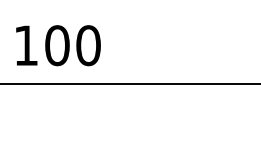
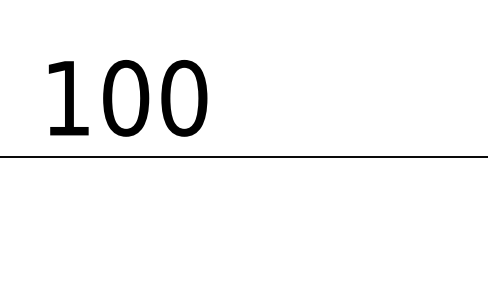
text: (58, 45) -> (128, 97), moved

